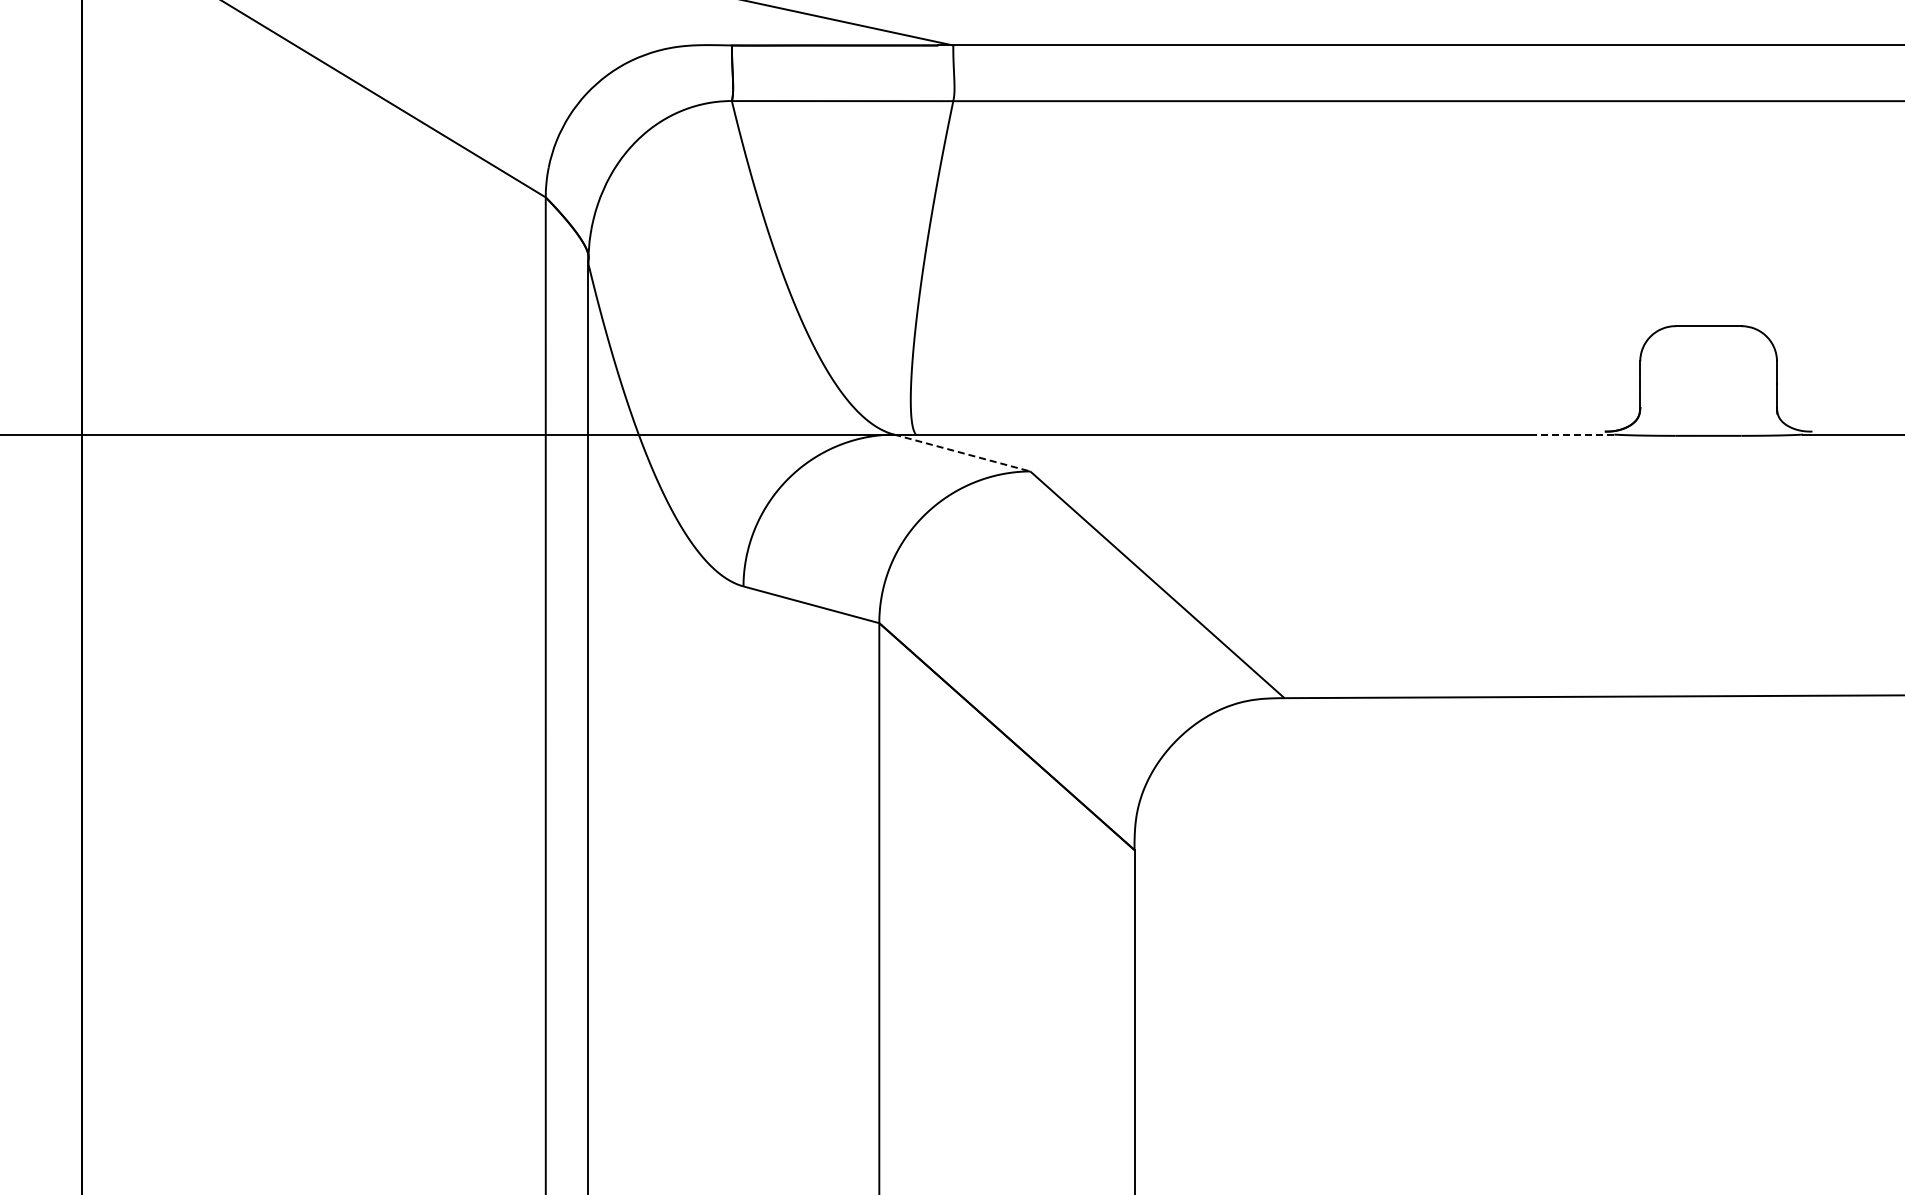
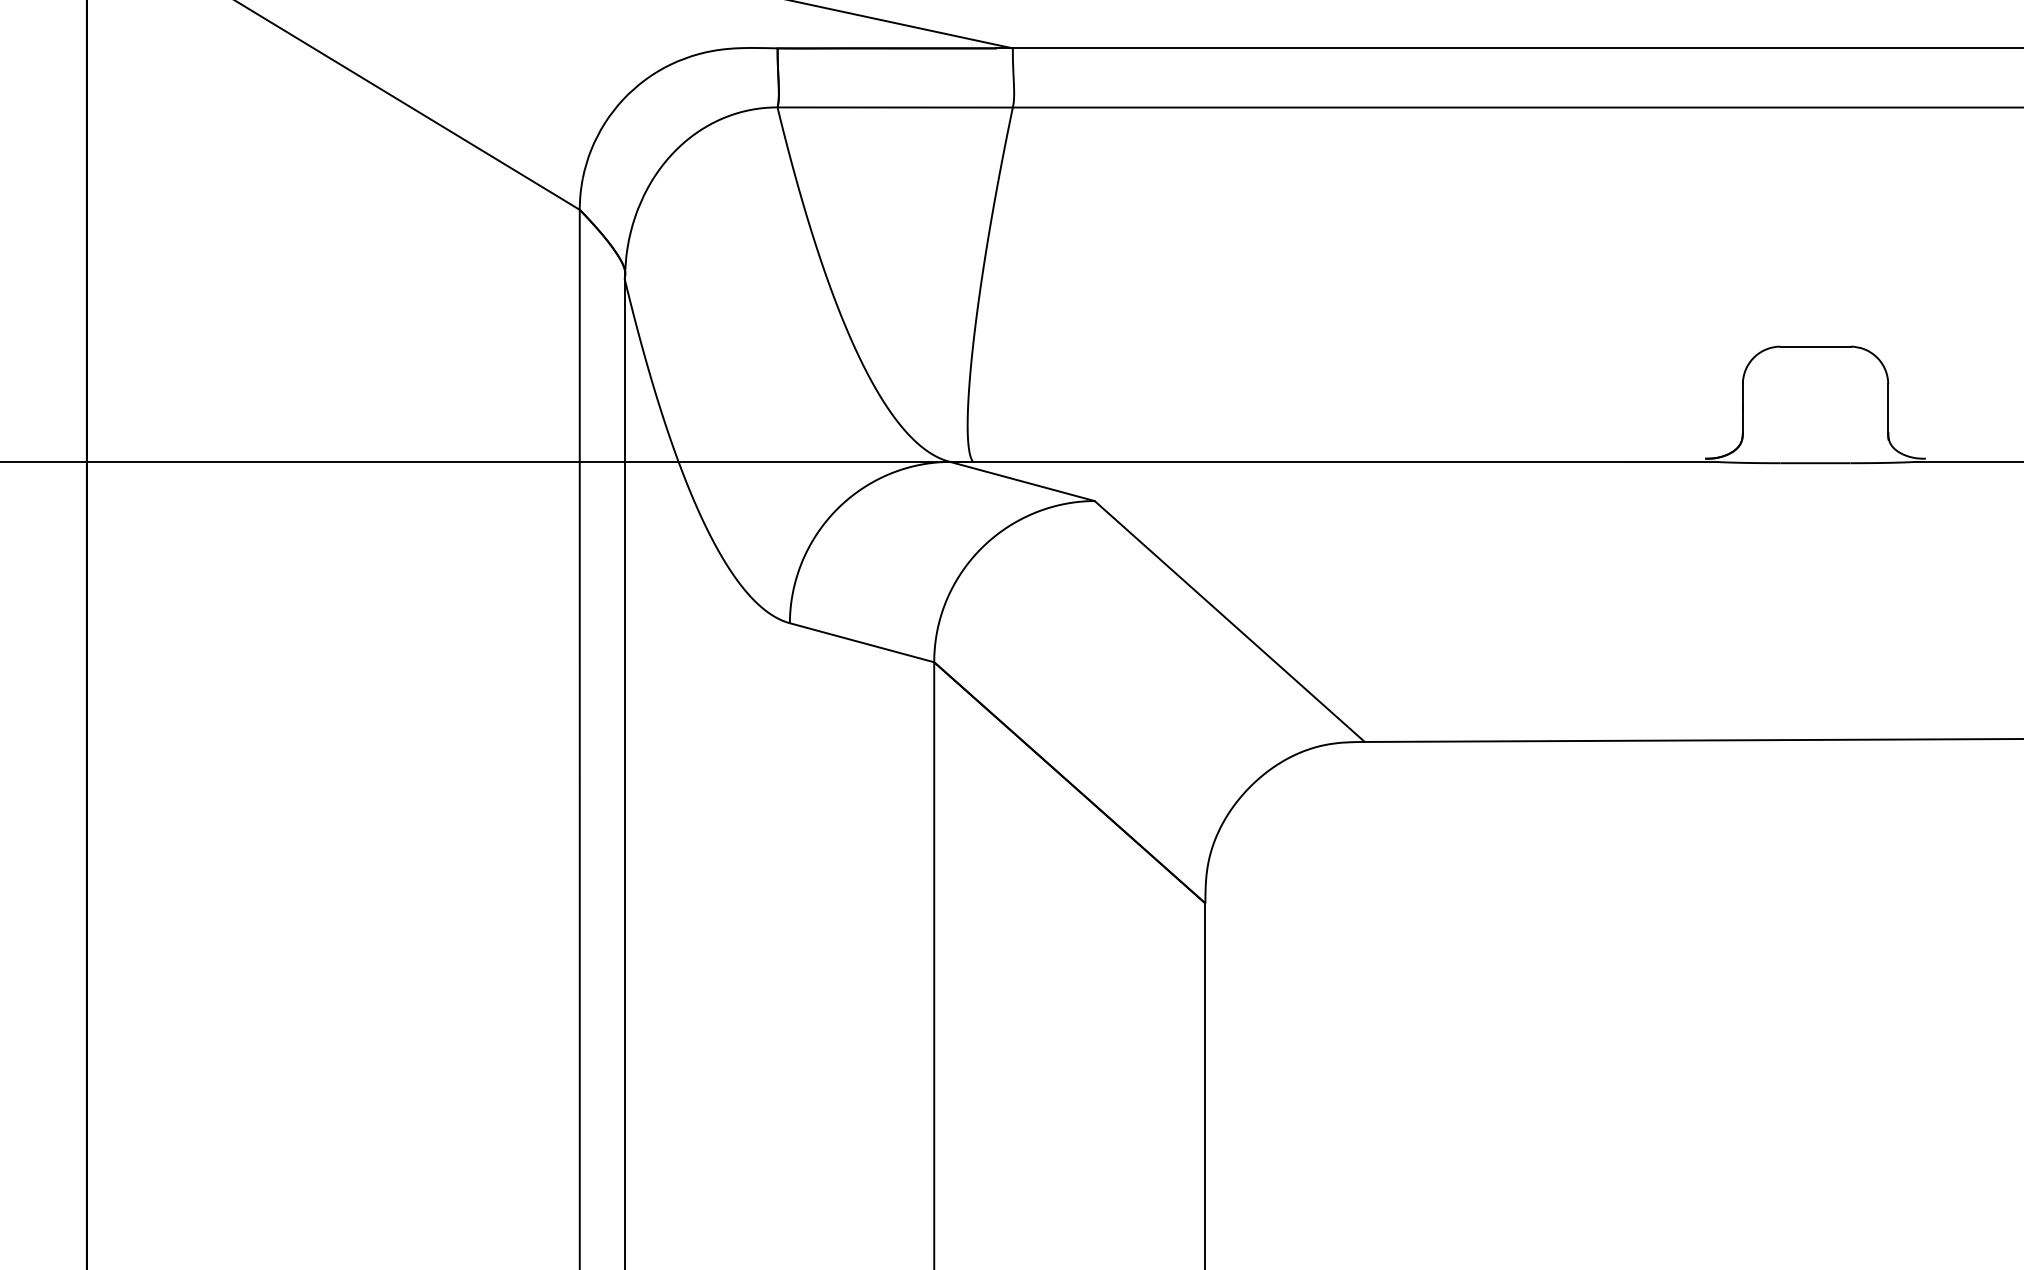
line: (1574, 434) -> (1672, 461), dashed -> solid
line: (962, 453) -> (1022, 481), dashed -> solid

